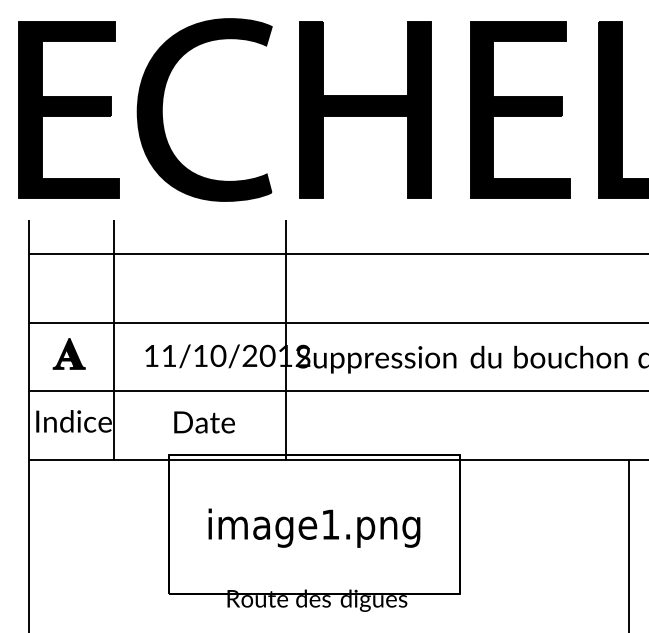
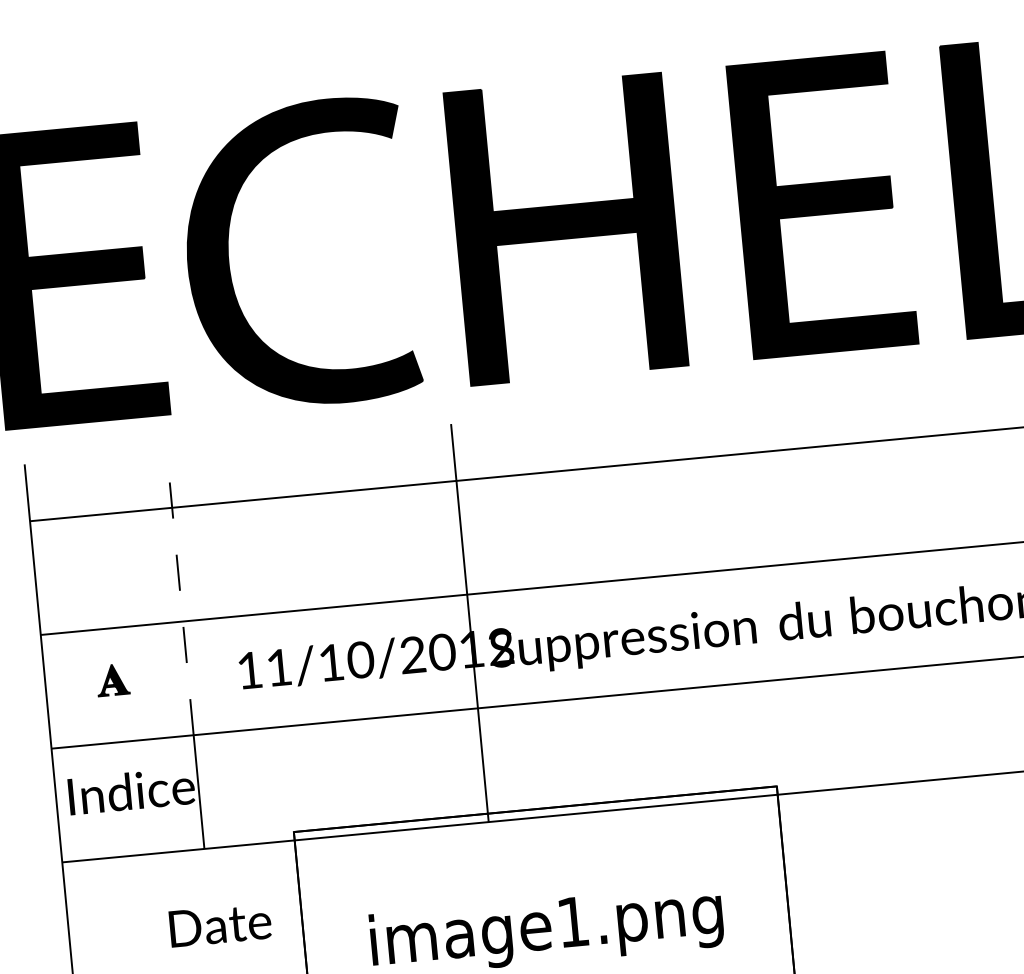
line: (114, 305) -> (180, 592), solid -> dashed
part: (68, 353) -> (111, 679), size x0.6
text: (204, 422) -> (220, 925), moved

